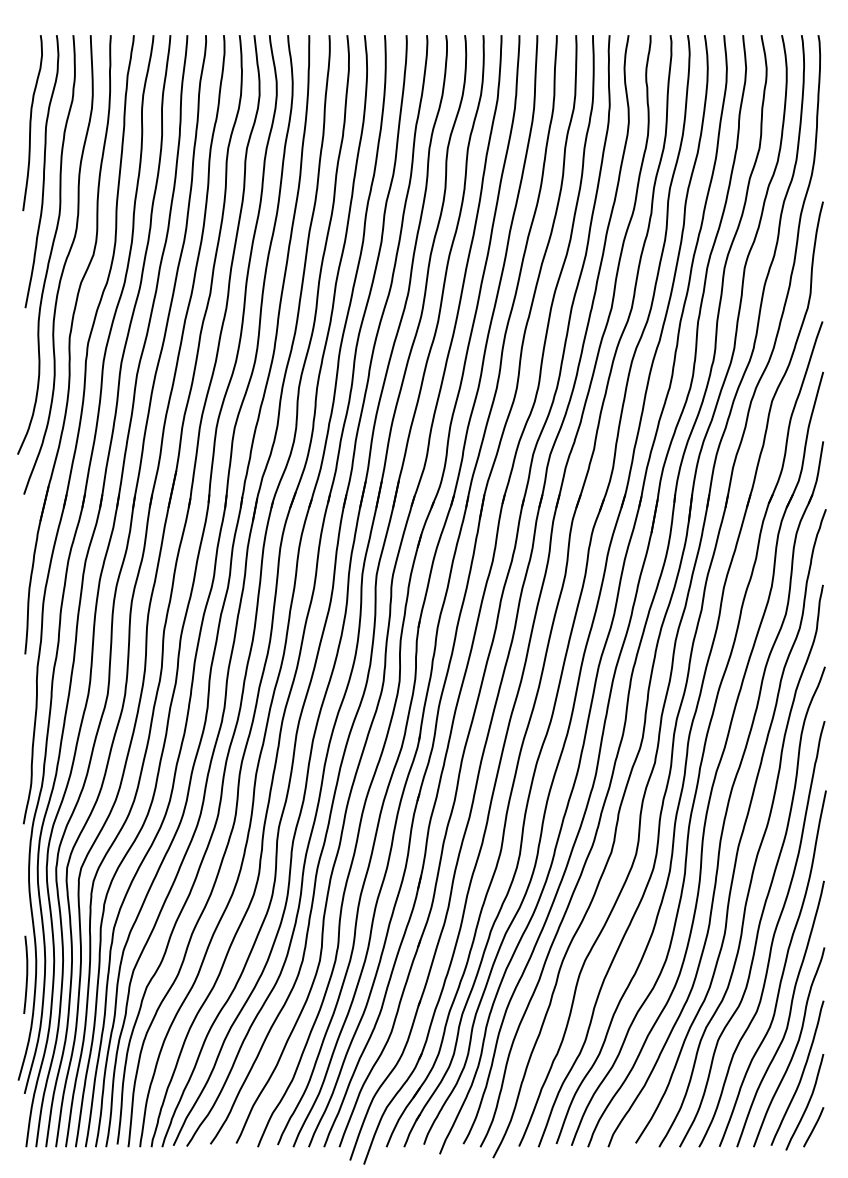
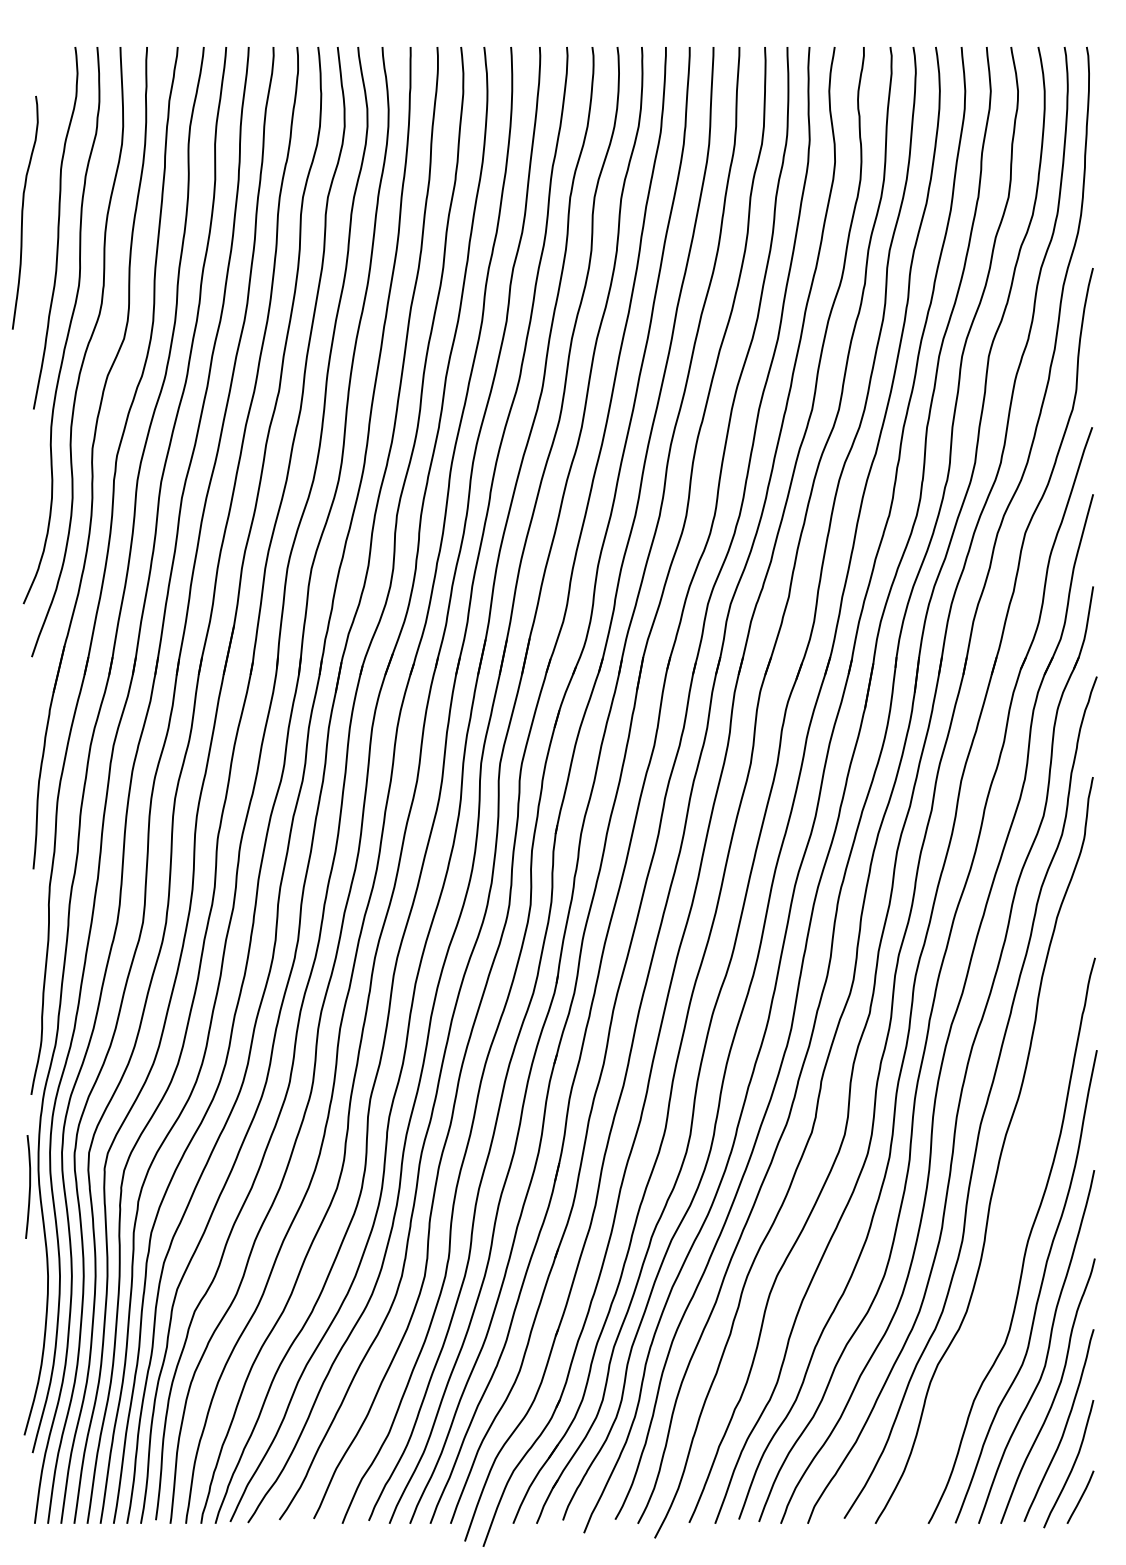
curve: (31, 122) -> (23, 212), moved
curve: (762, 909) -> (1012, 1208), removed
curve: (26, 974) -> (29, 1186), moved

